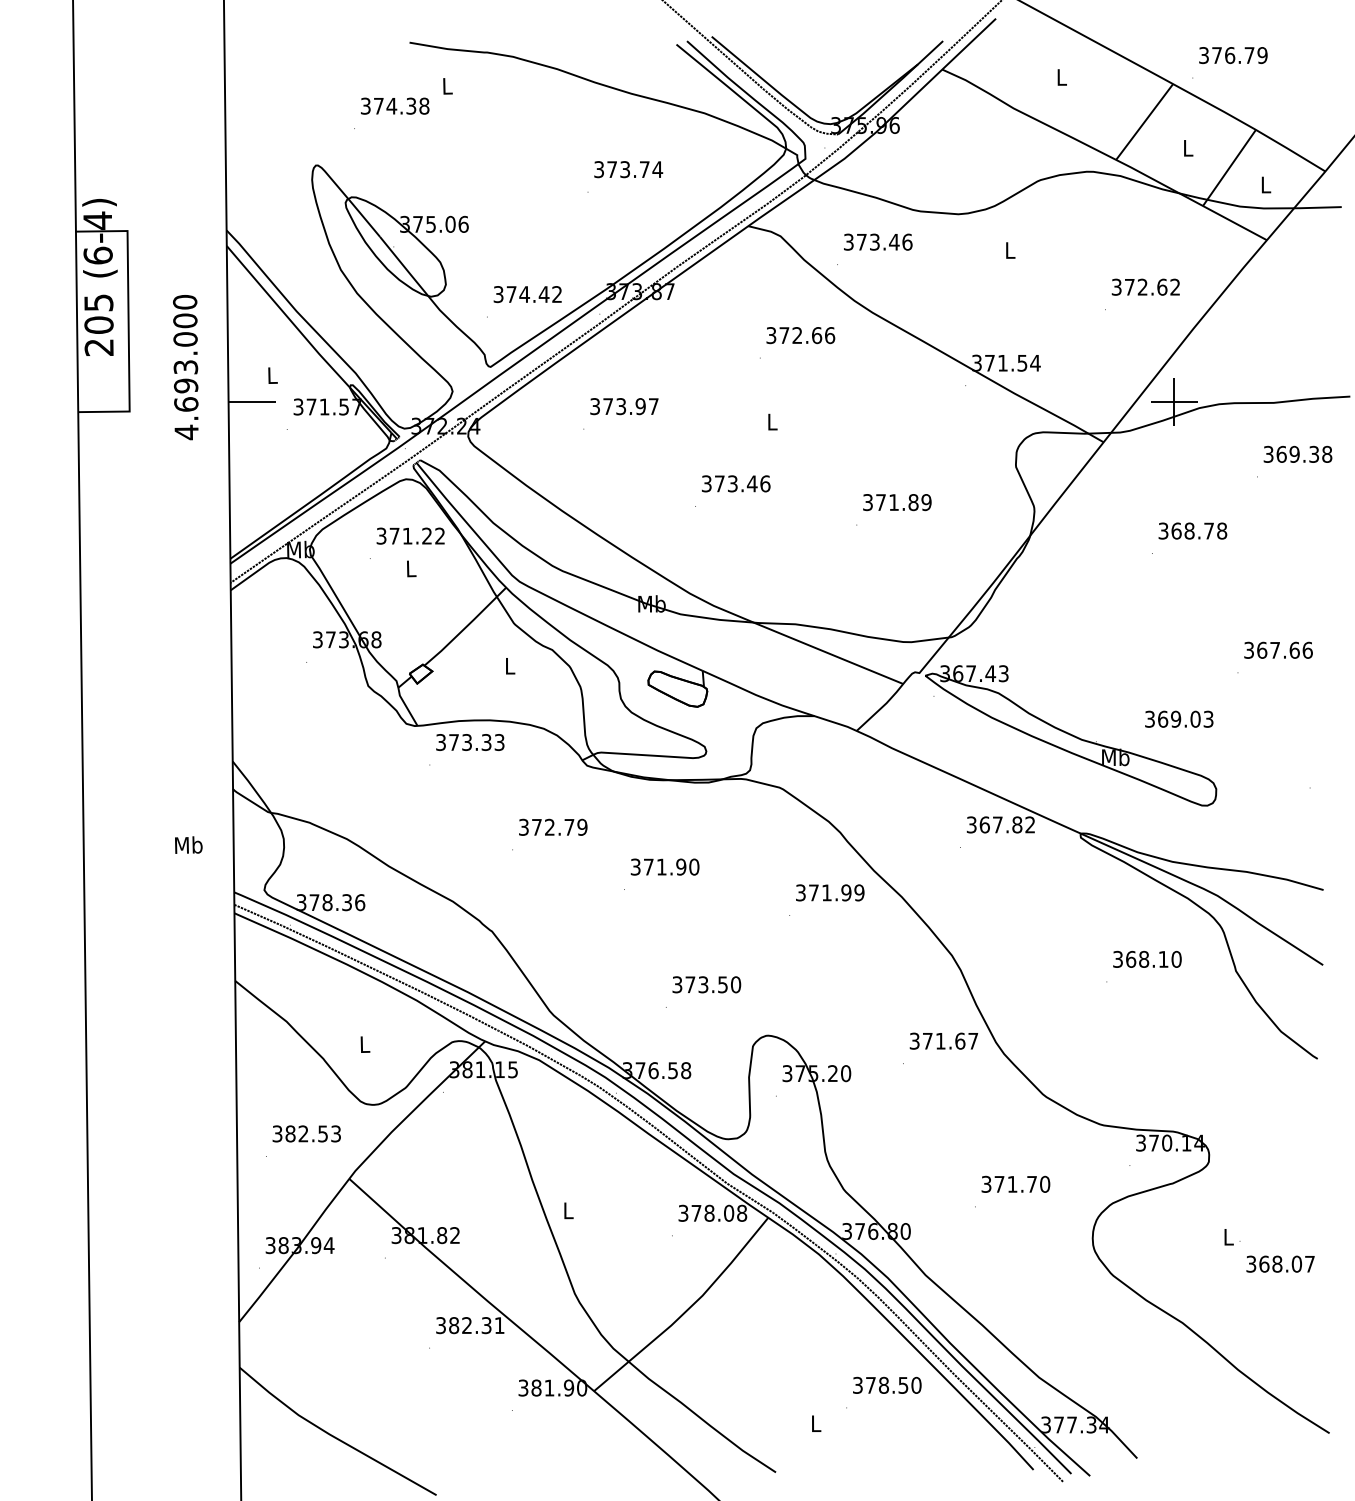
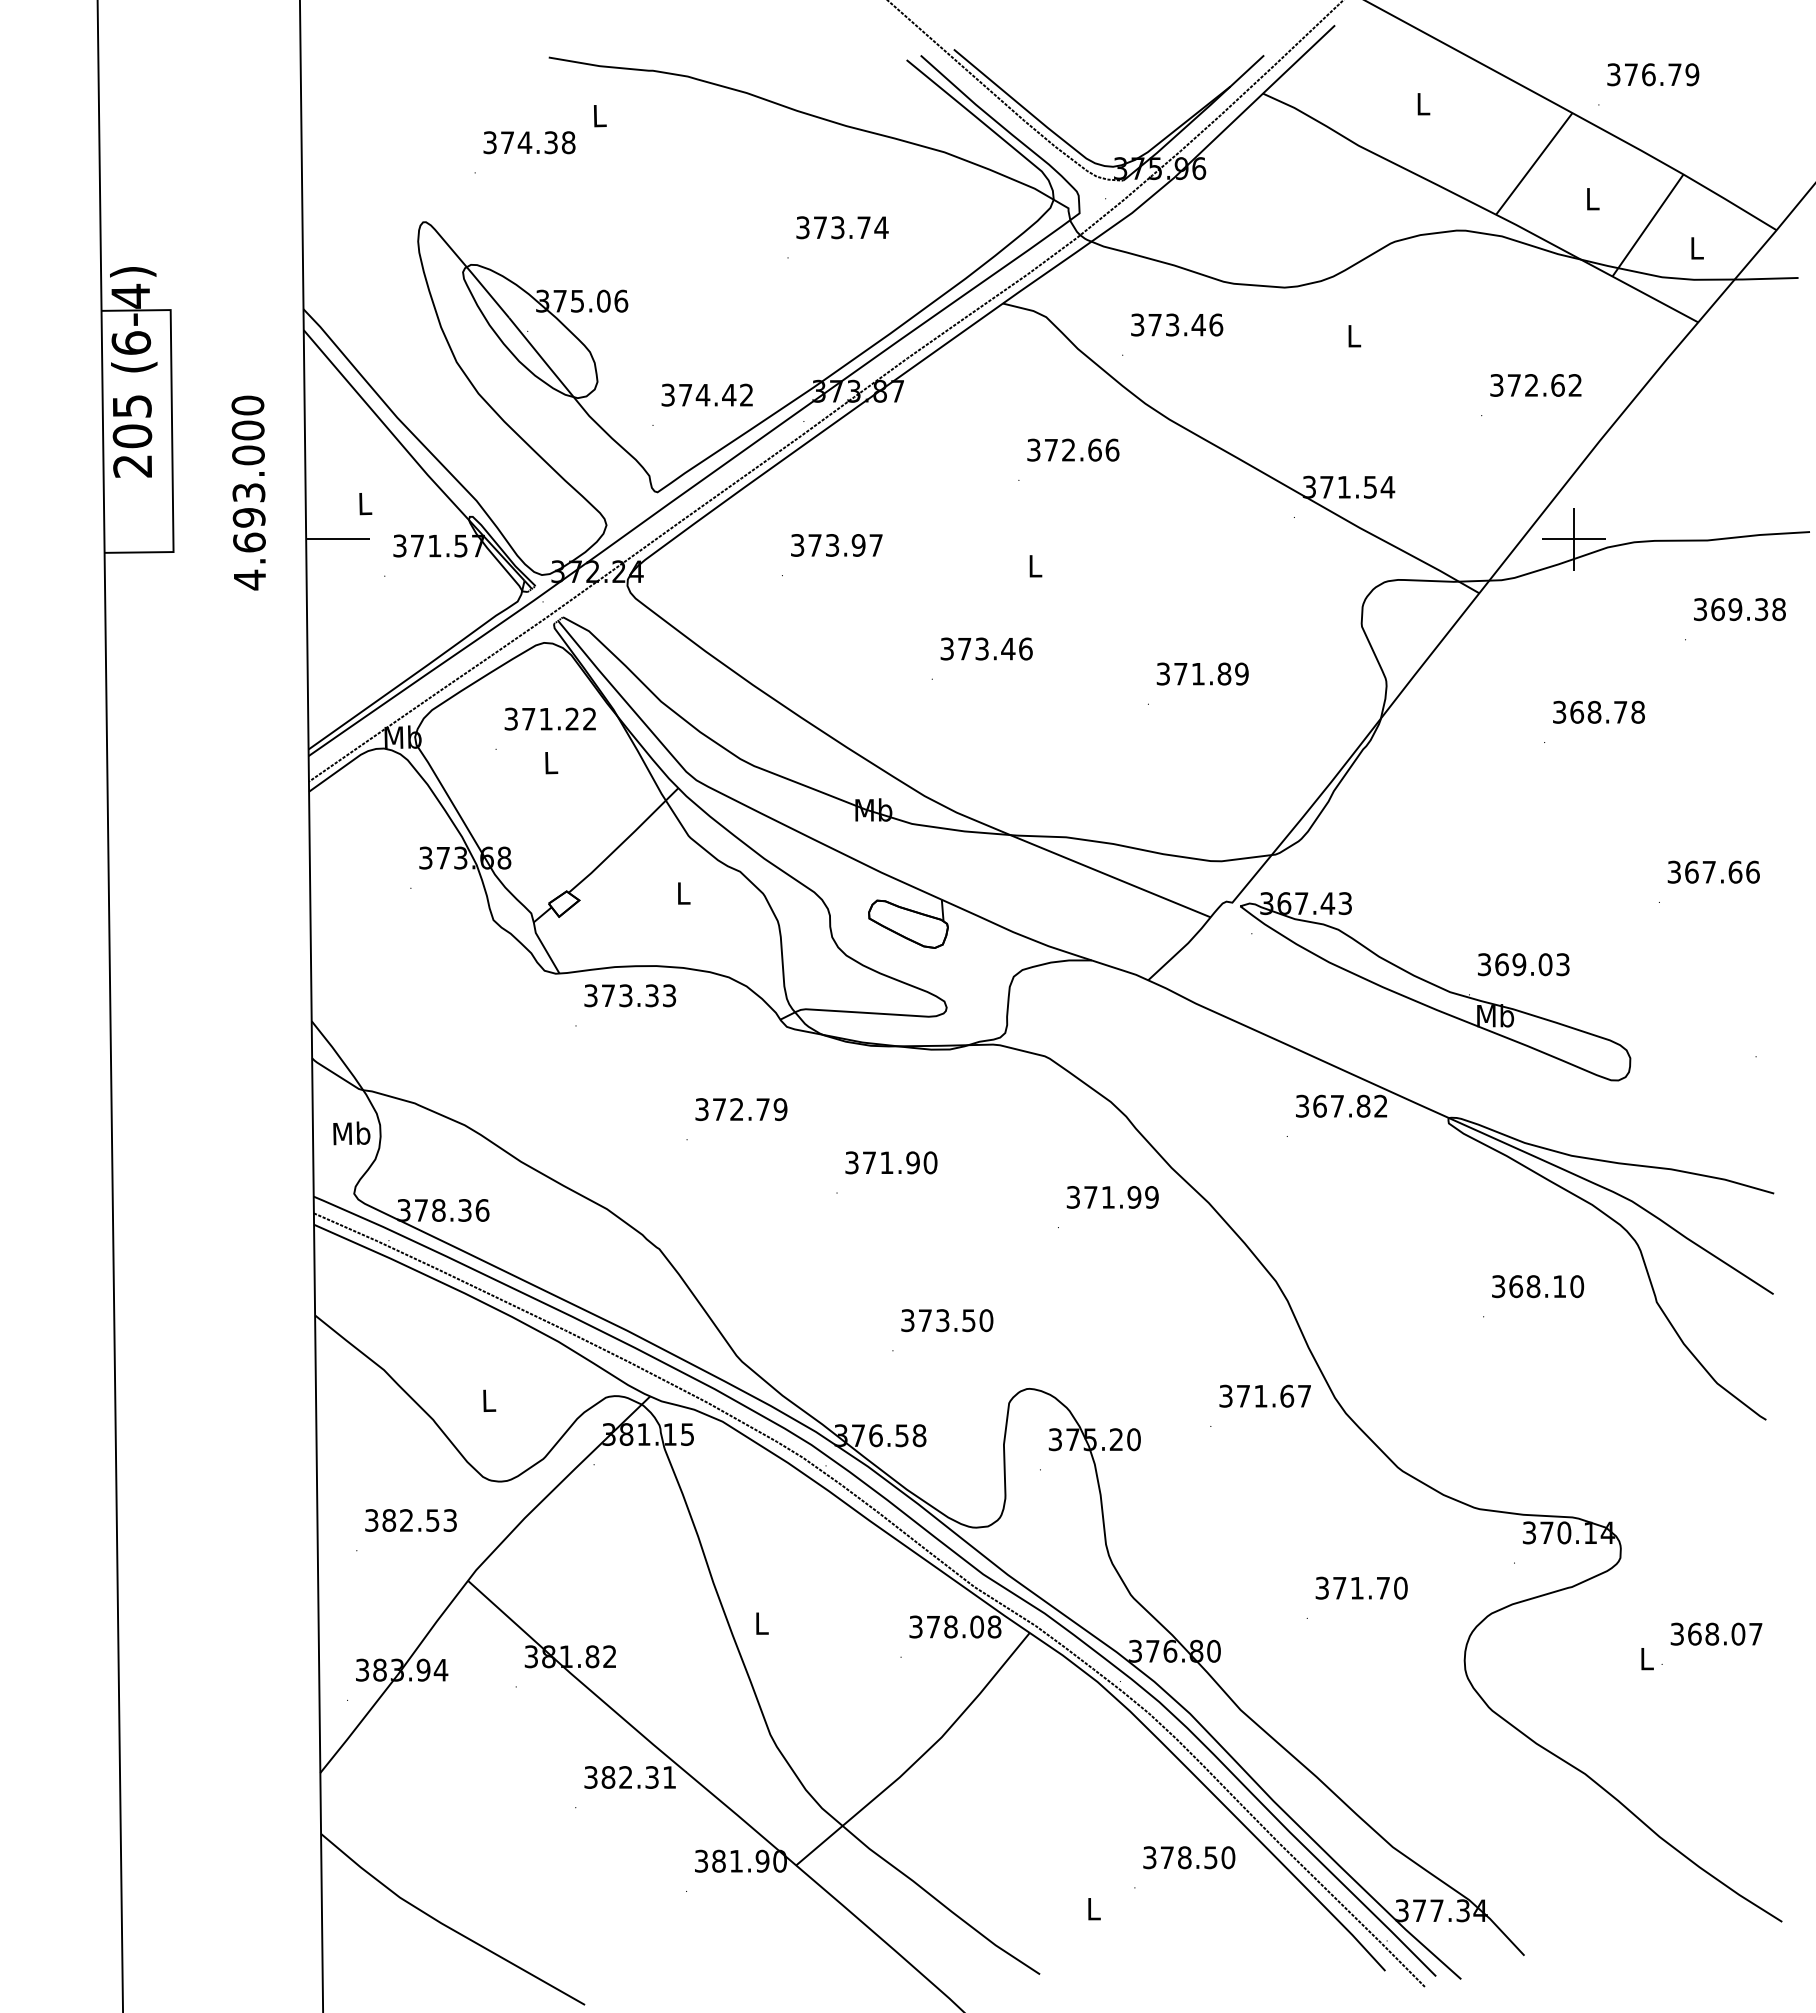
text: (1179, 719) -> (1523, 964), moved
text: (188, 845) -> (351, 1133), moved
text: (1280, 1263) -> (1716, 1633), moved

